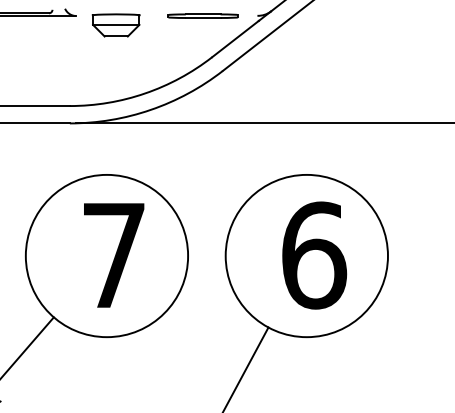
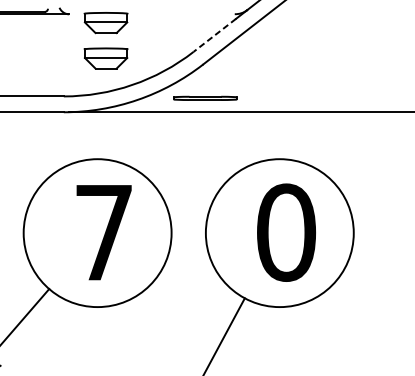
part: (202, 15) -> (204, 97), moved
line: (235, 39) -> (214, 35), solid -> dashed
part: (115, 64) -> (105, 58), added
text: (314, 255) -> (286, 232), 6 -> 0

